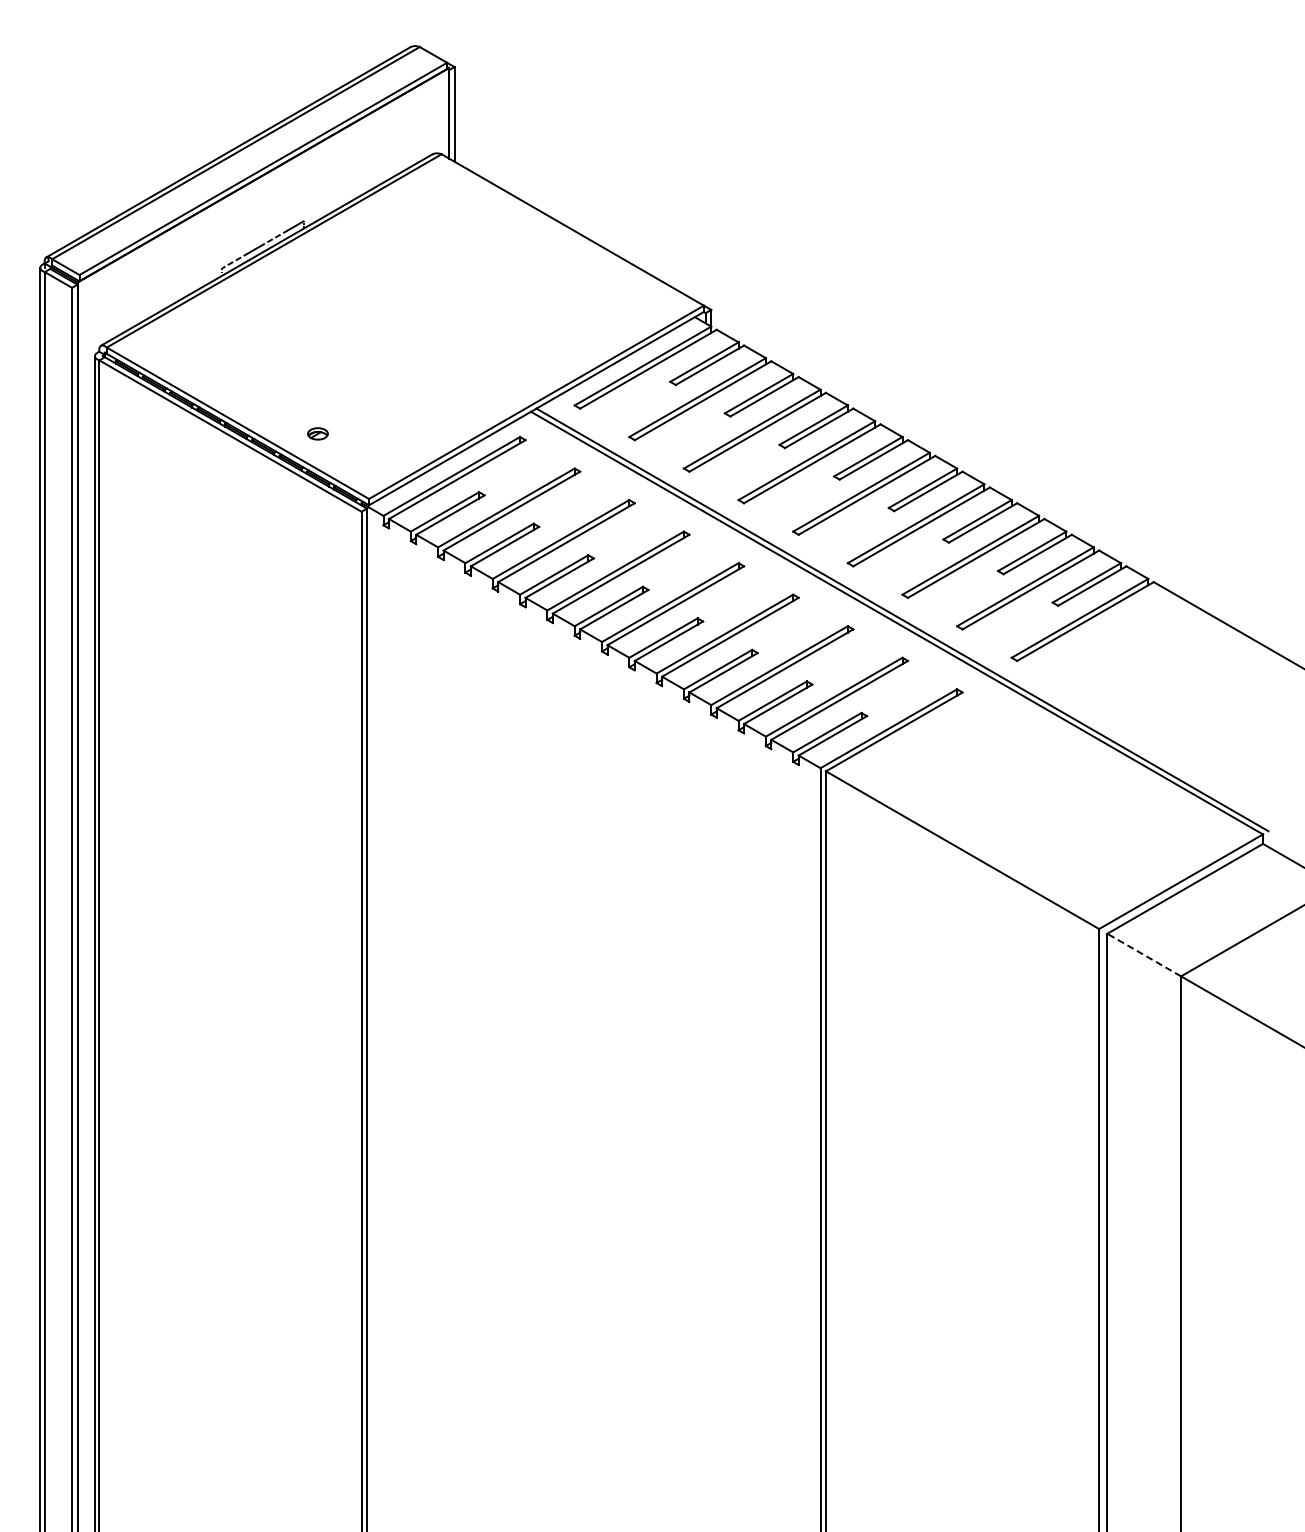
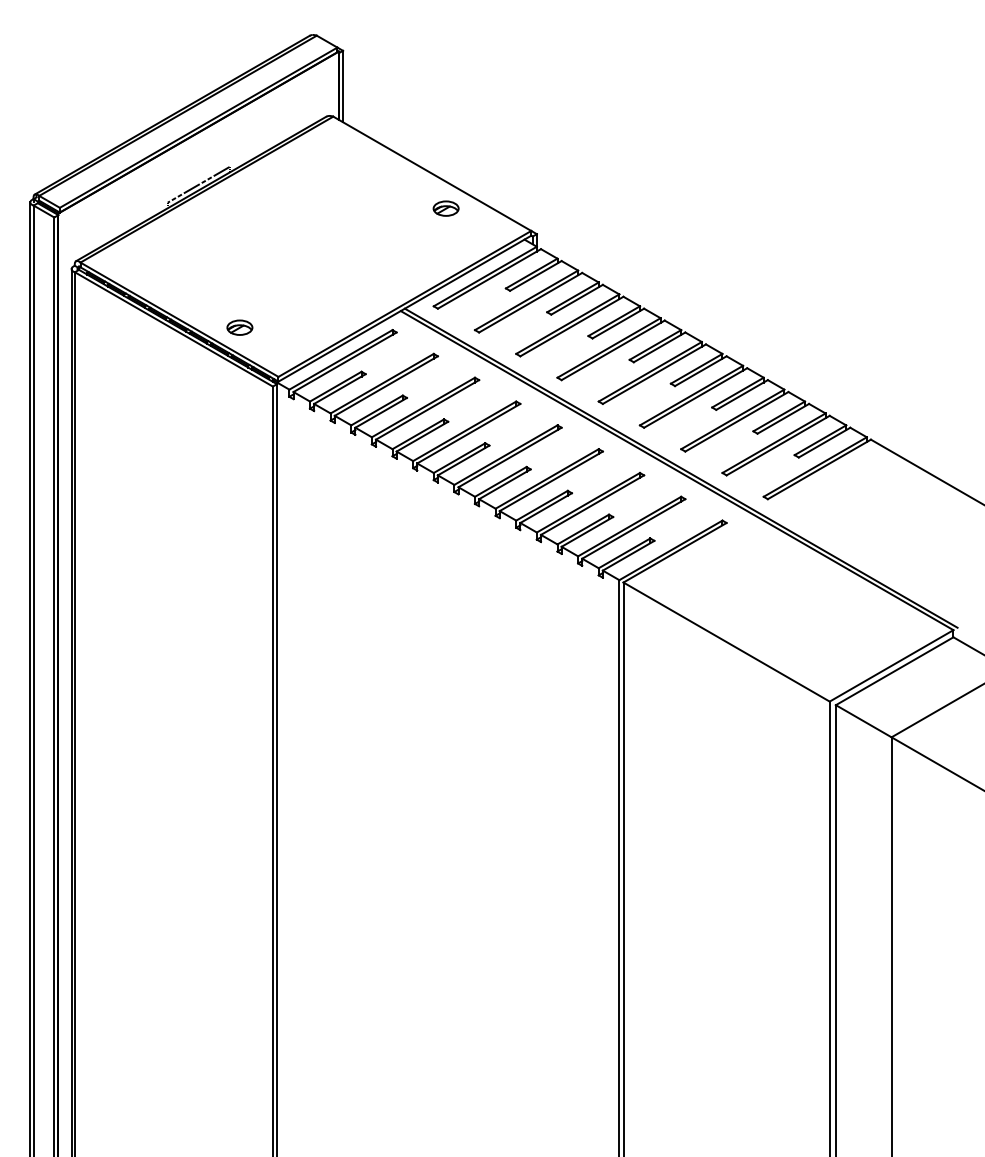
part: (590, 275) -> (445, 208), added
part: (317, 433) -> (239, 327), size x1.67
line: (1144, 955) -> (863, 721), dashed -> solid

